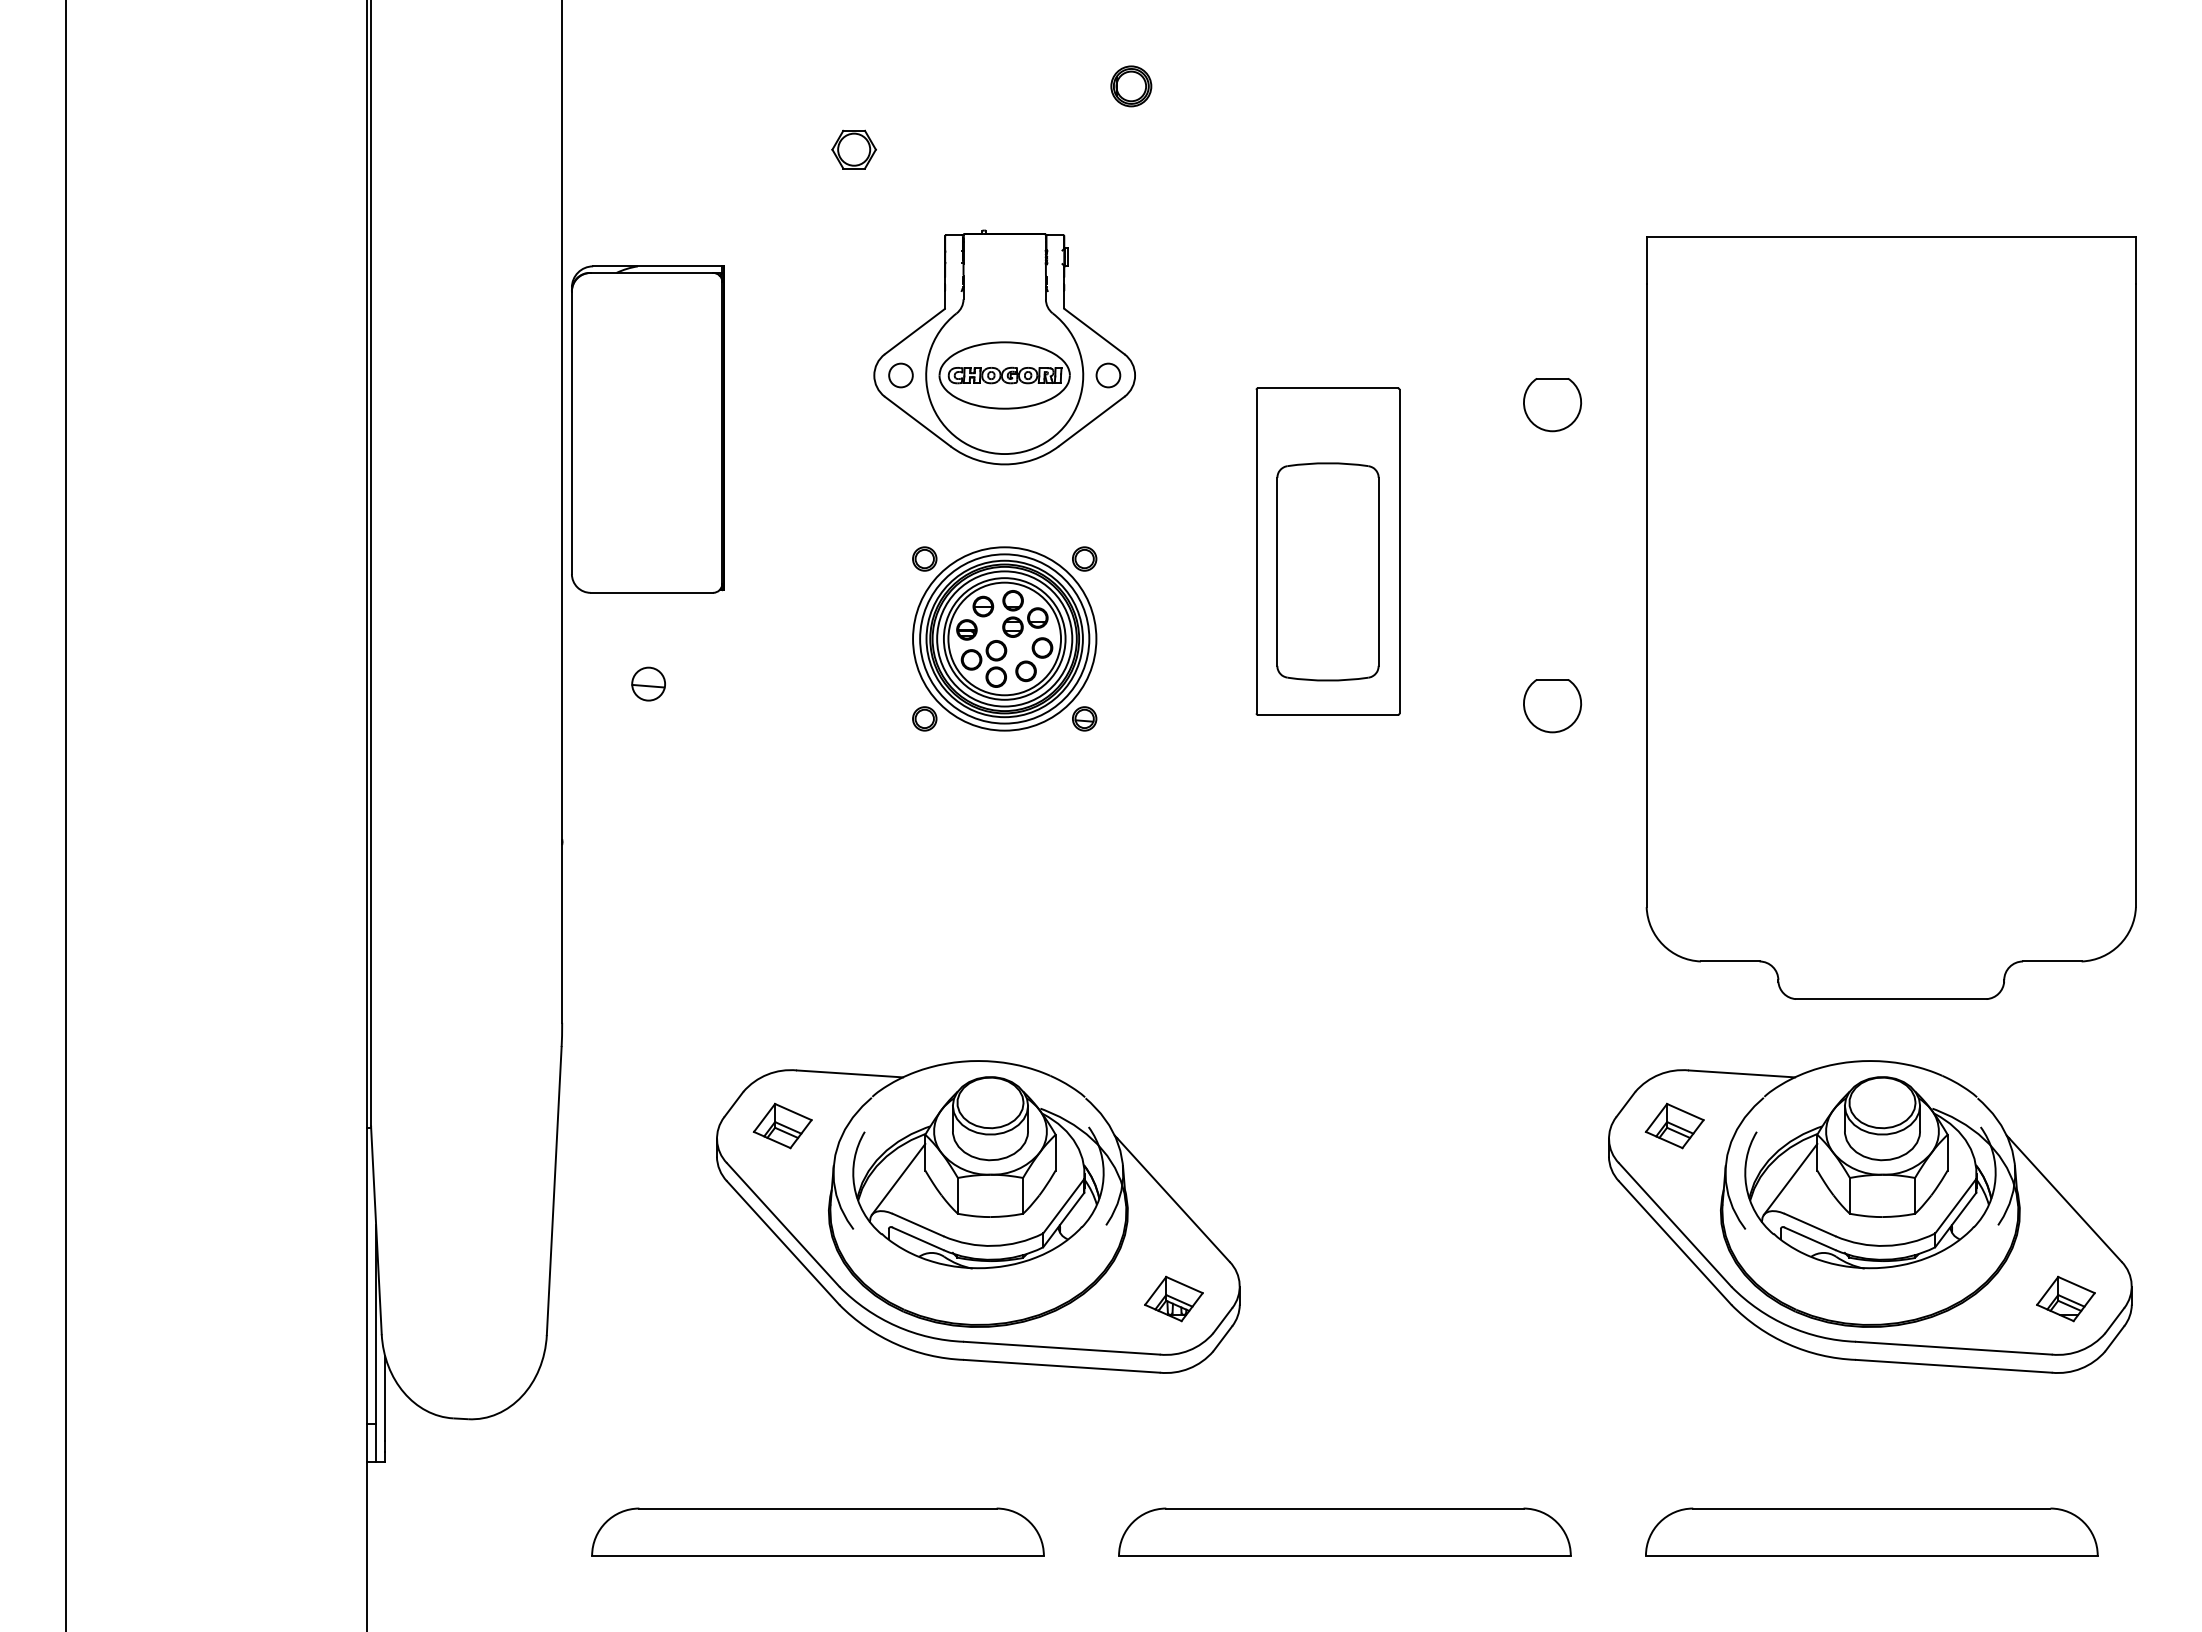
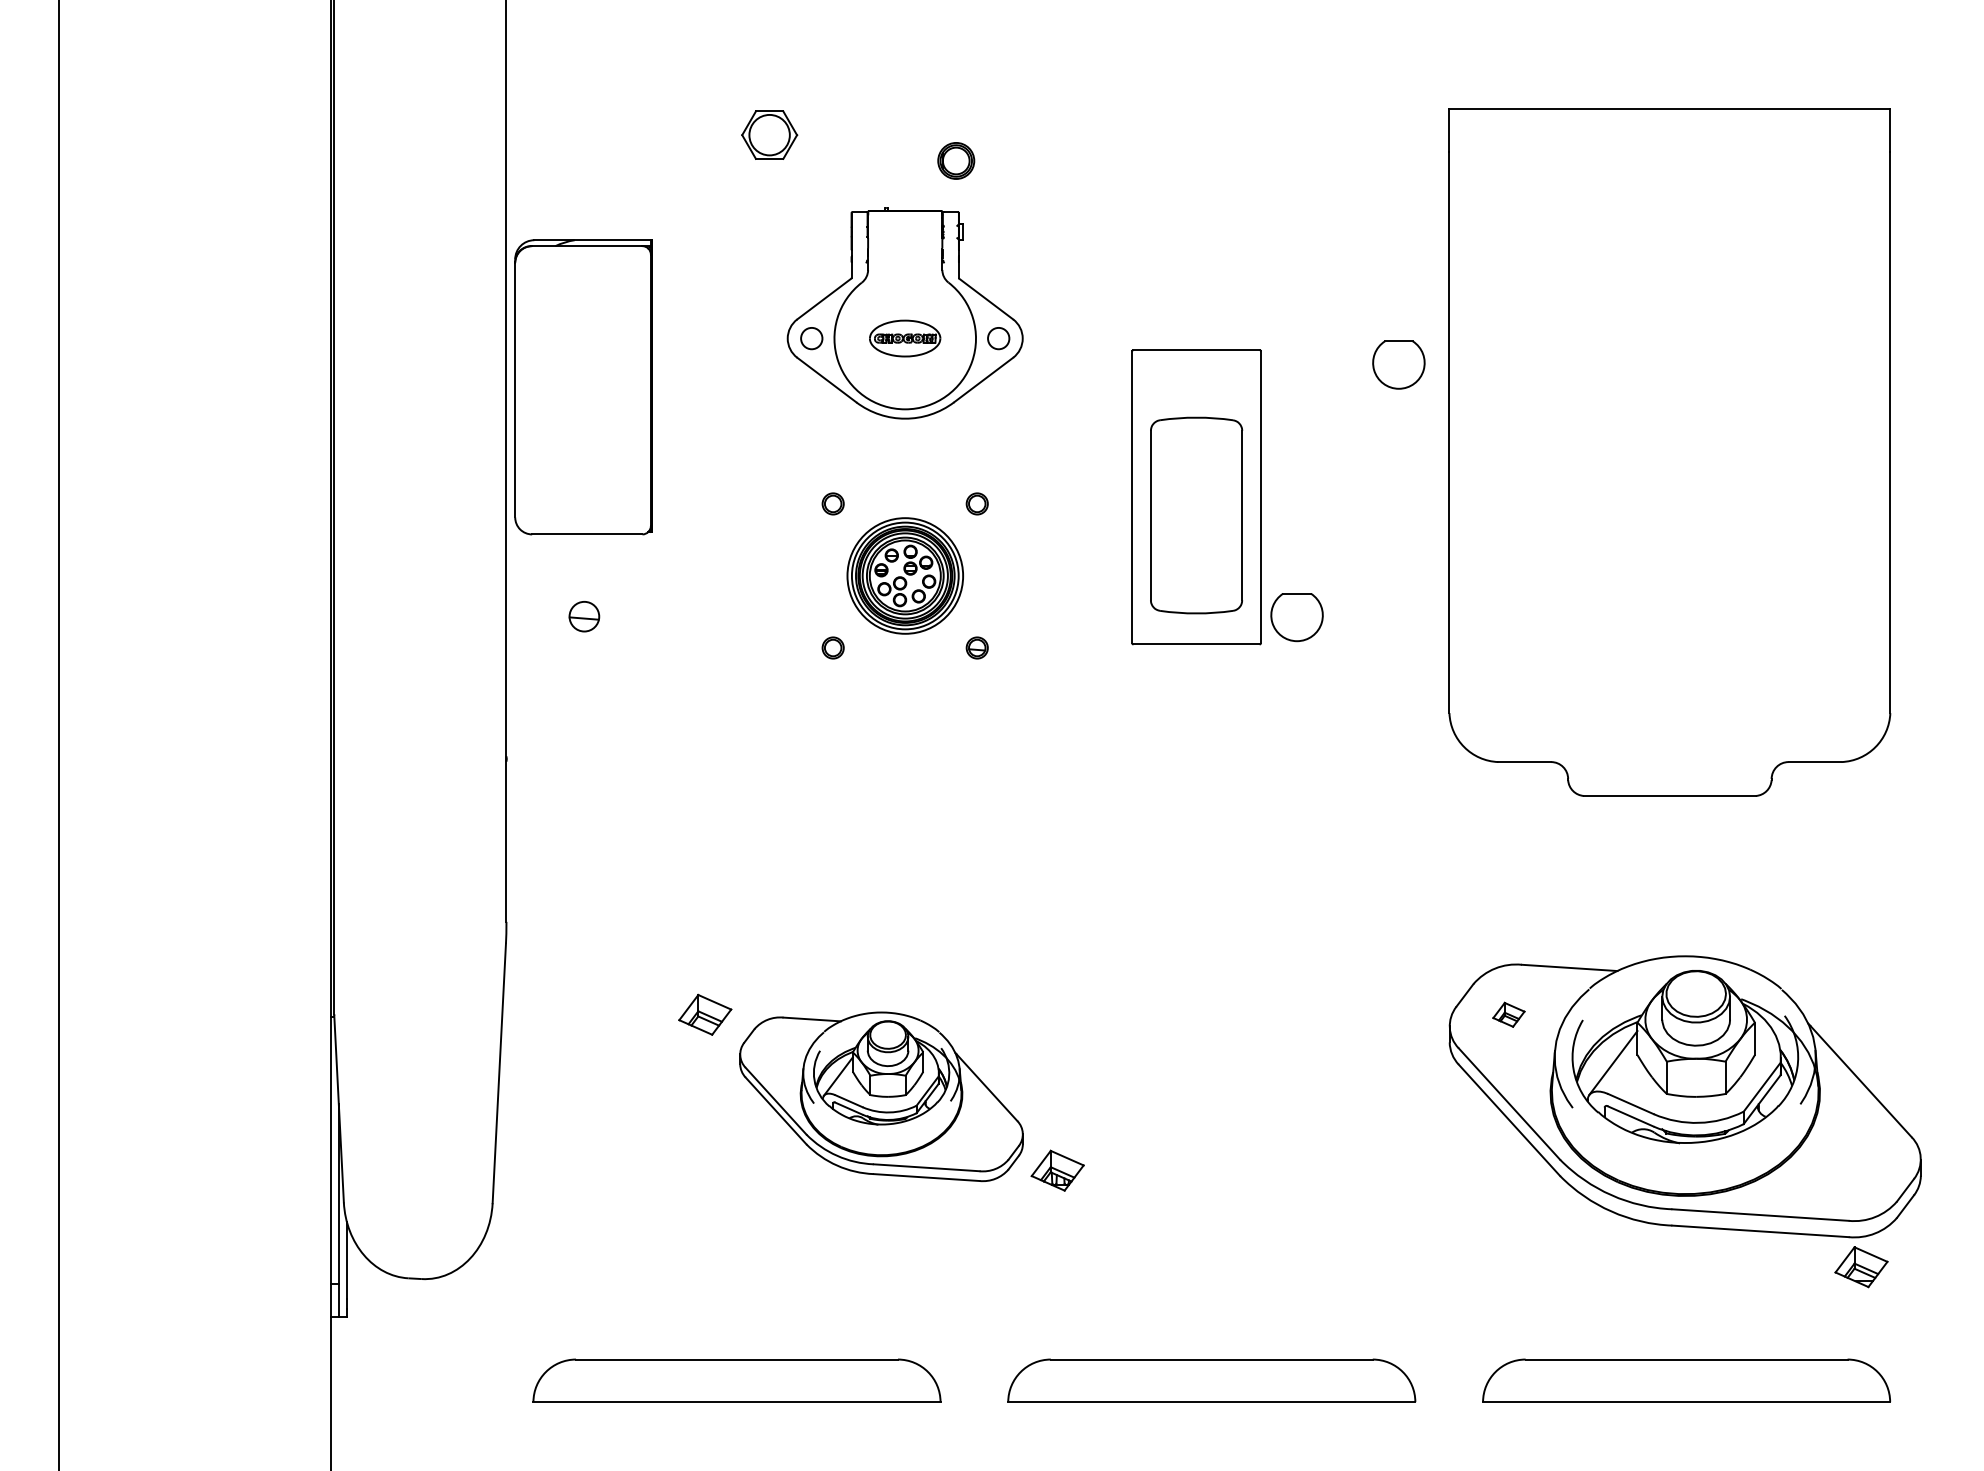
part: (1131, 86) -> (956, 161), moved
part: (853, 149) -> (768, 134), size x1.4
part: (1004, 375) -> (905, 338), size x0.6
part: (1890, 617) -> (1669, 452), moved
part: (1004, 638) -> (905, 575), size x0.7
part: (1552, 706) -> (1297, 617), moved
part: (1674, 1125) -> (1508, 1014), size x0.6
part: (978, 1216) -> (881, 1096), size x0.6
part: (2065, 1298) -> (1861, 1266), moved

